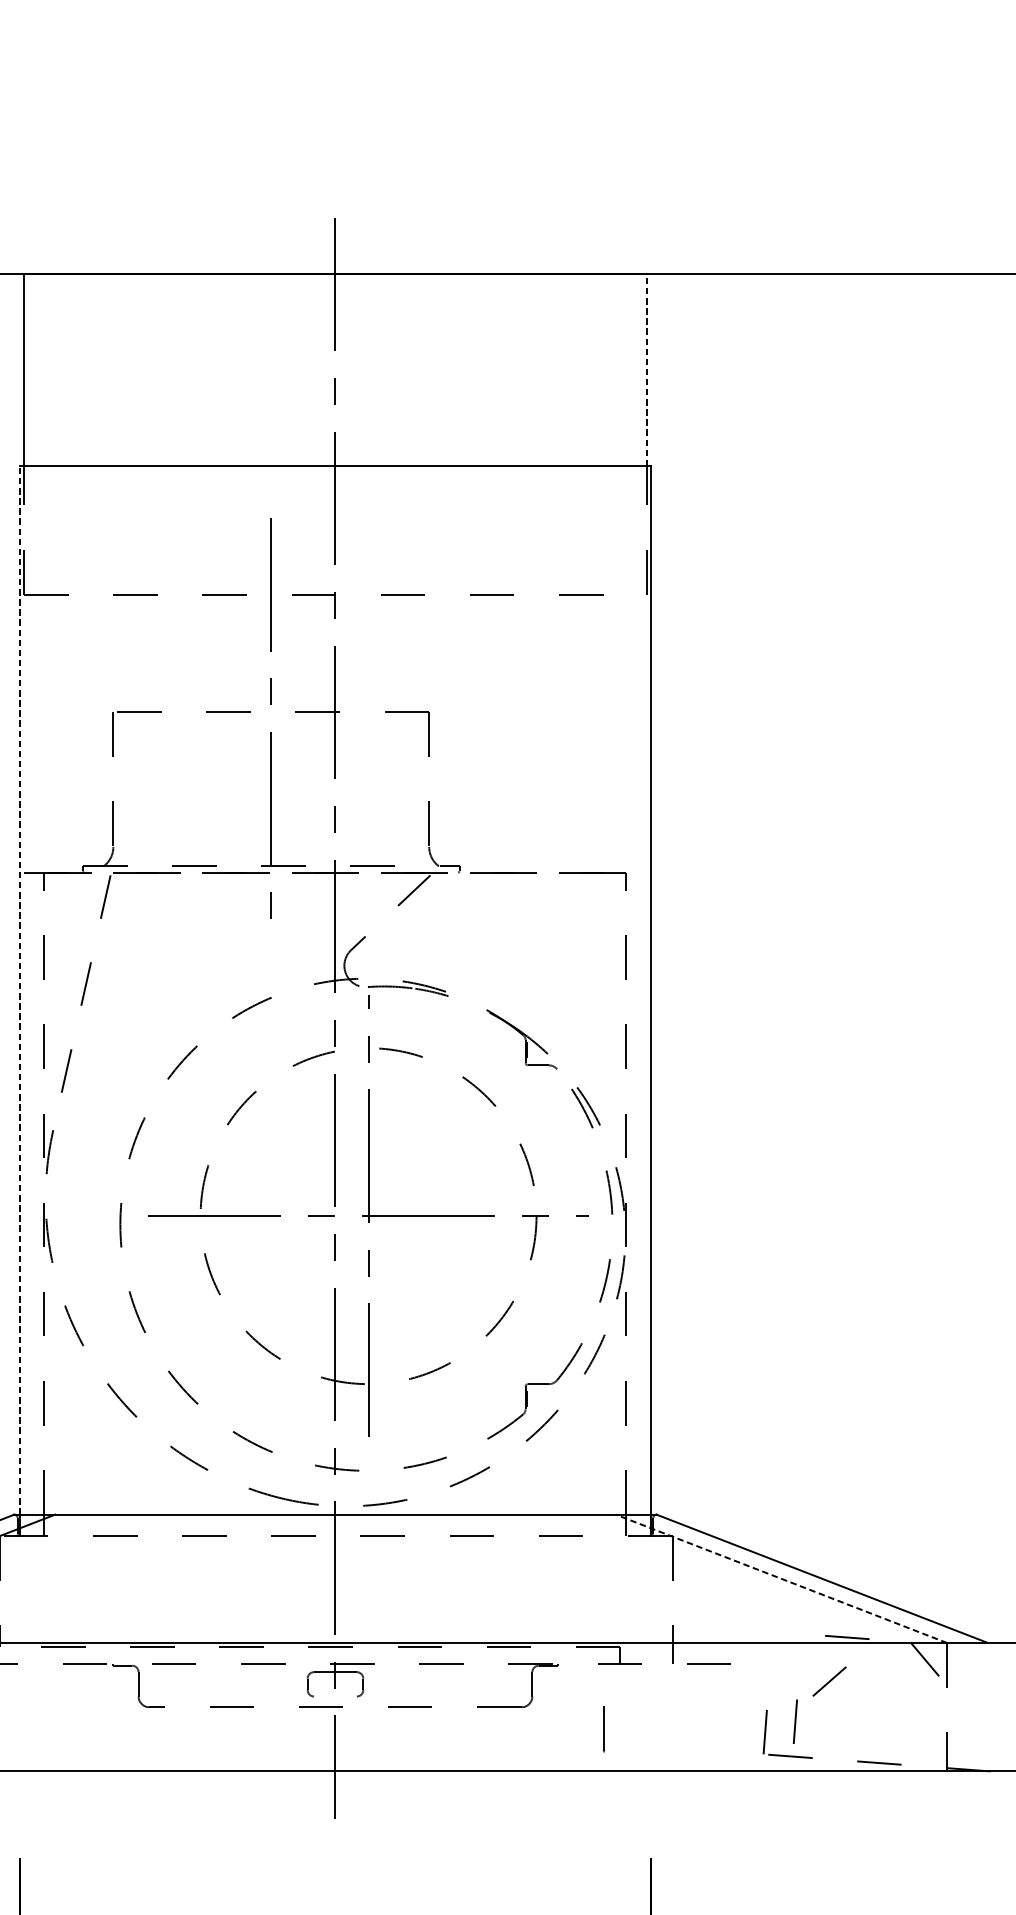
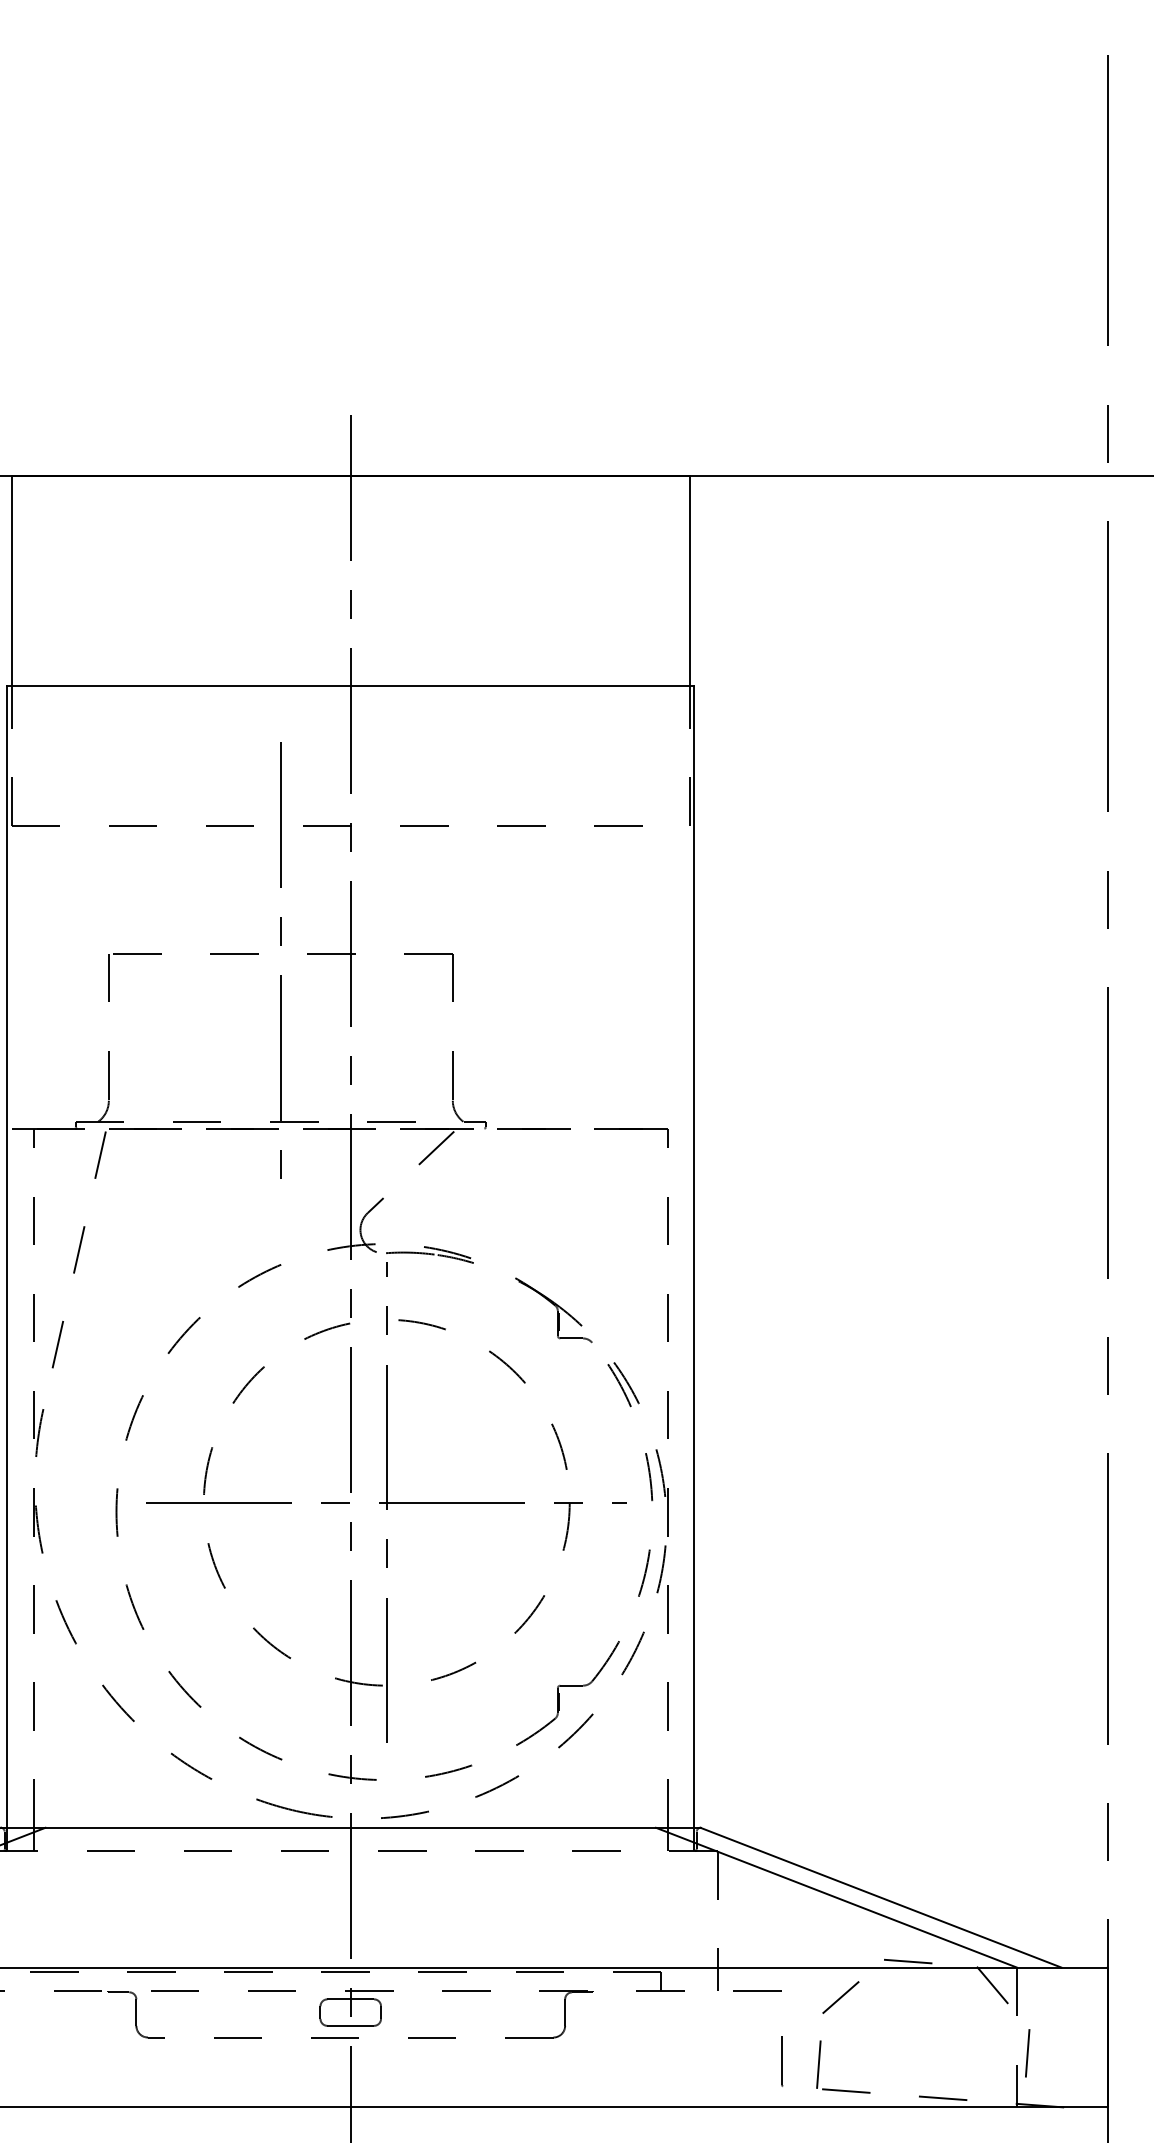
line: (646, 370) -> (689, 581), dashed -> solid
line: (20, 990) -> (7, 1256), dashed -> solid
line: (781, 1578) -> (836, 1897), dashed -> solid
line: (829, 1681) -> (840, 1997), moved
line: (335, 1696) -> (350, 2025), added
line: (795, 1721) -> (1027, 2053), moved
line: (604, 1729) -> (782, 2061), moved

